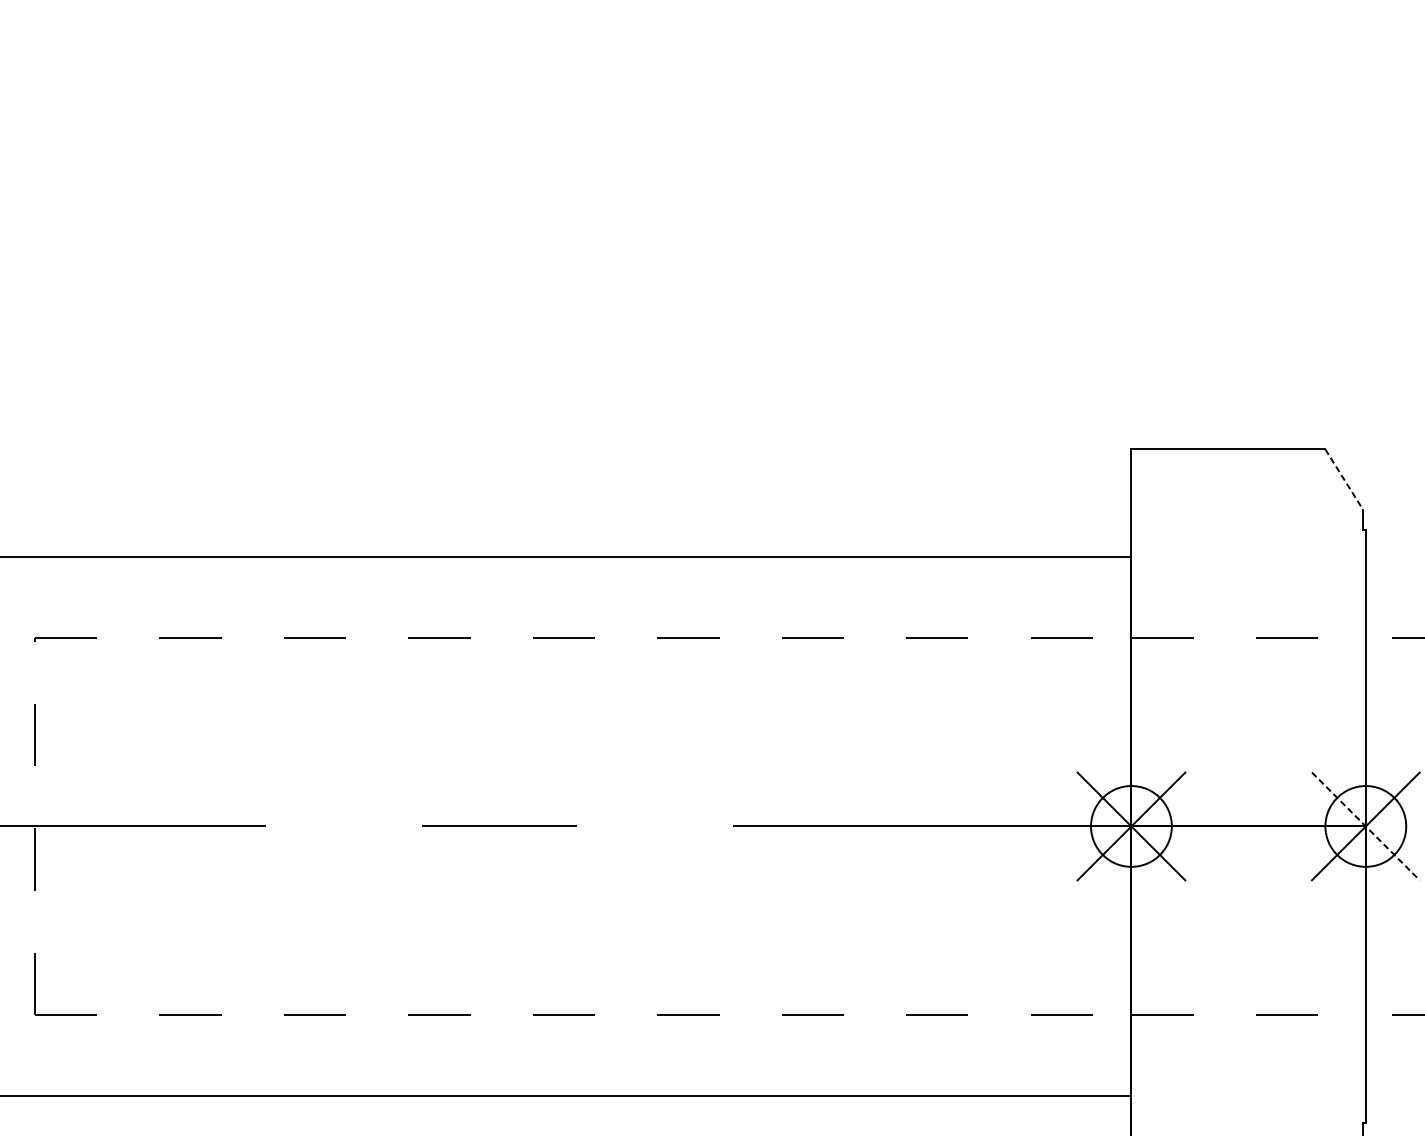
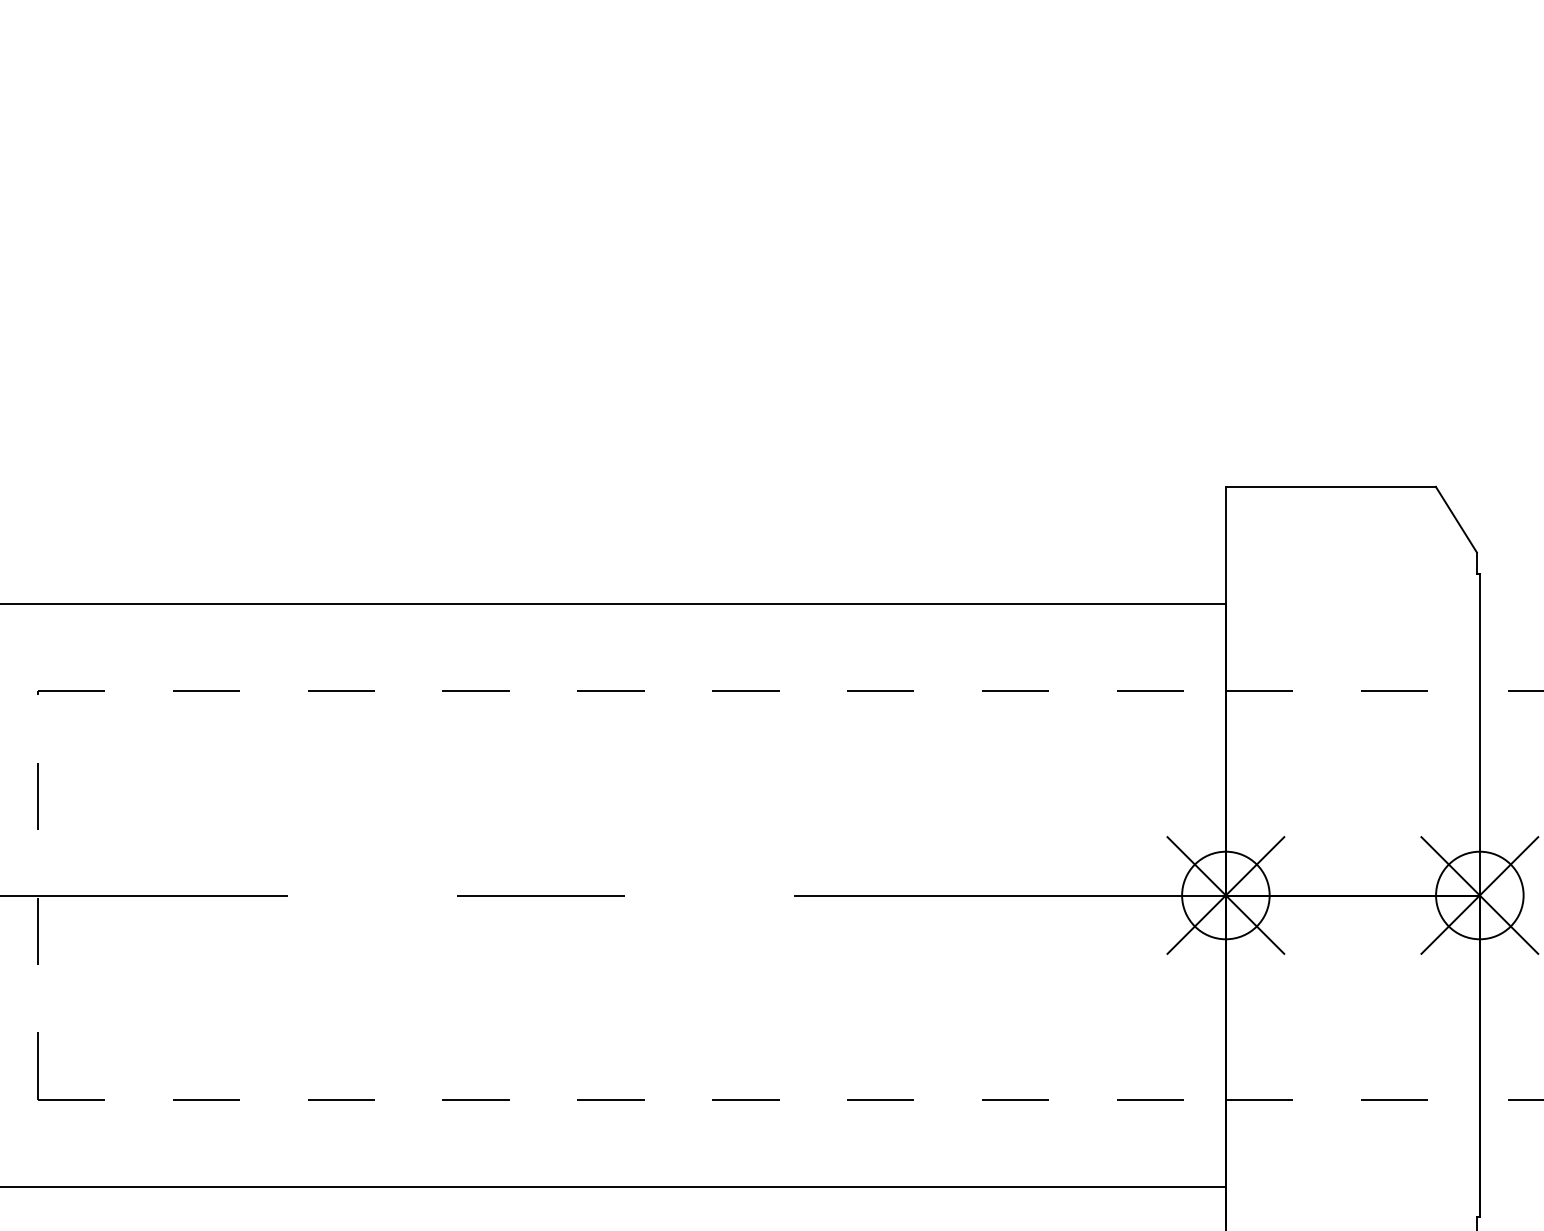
line: (1344, 479) -> (1456, 519), dashed -> solid
line: (1365, 826) -> (1479, 895), dashed -> solid

